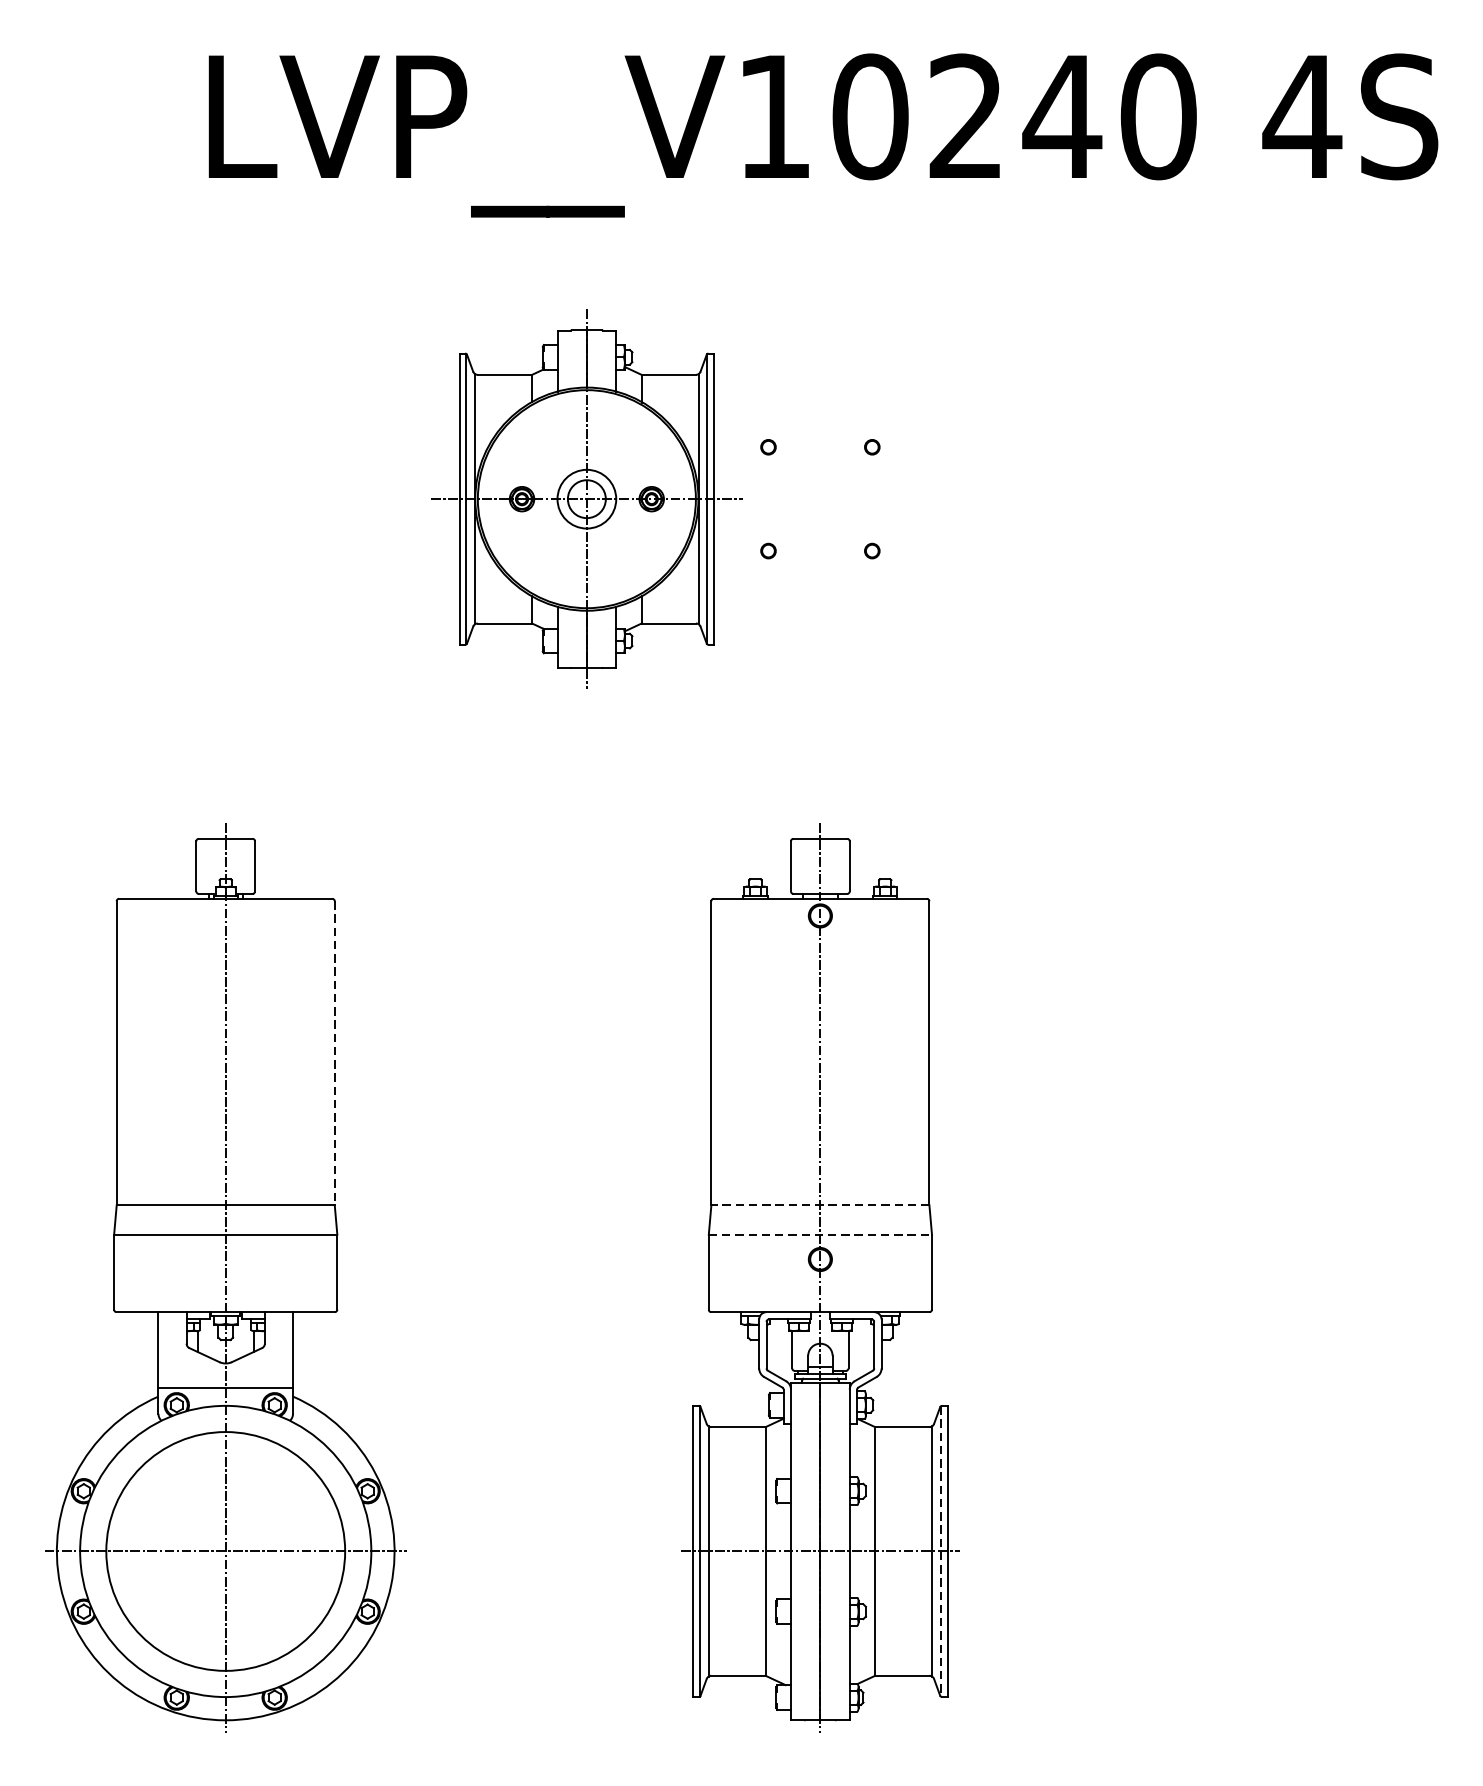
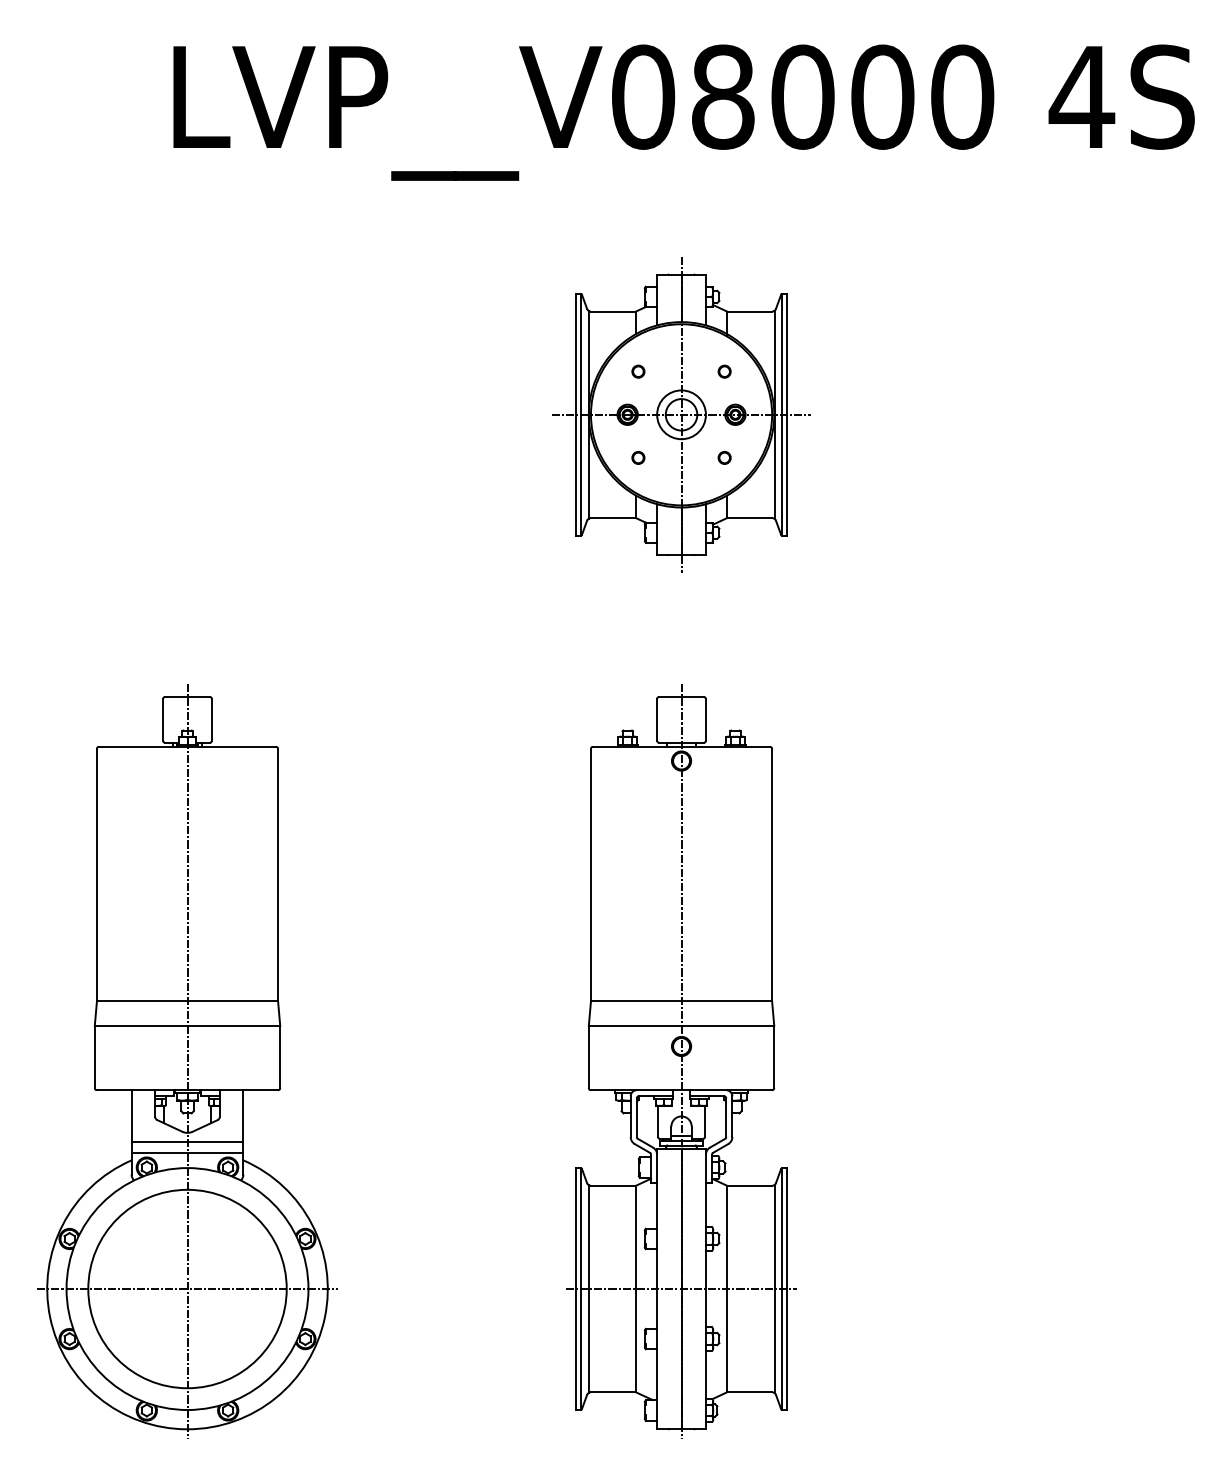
text: (919, 116) -> (763, 96), LVP__V10240 -> LVP__V08000
part: (586, 498) -> (681, 414), moved
line: (335, 1053) -> (278, 875), dashed -> solid
line: (820, 1205) -> (681, 1001), dashed -> solid
line: (820, 1234) -> (681, 1025), dashed -> solid
line: (225, 1373) -> (187, 1141), added
line: (940, 1552) -> (781, 1289), dashed -> solid

